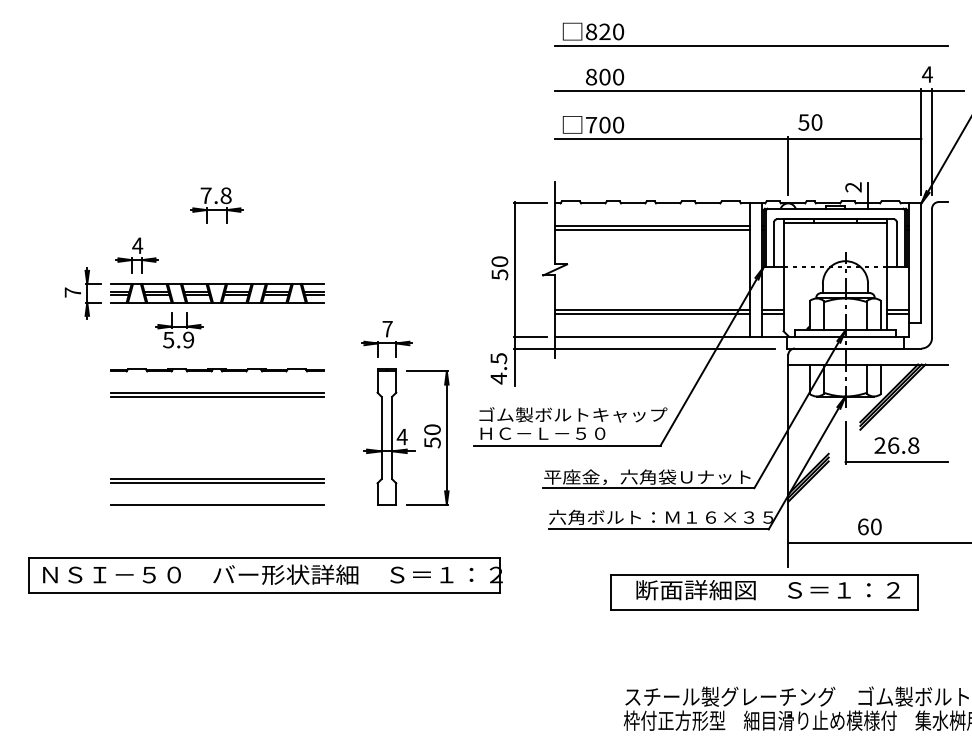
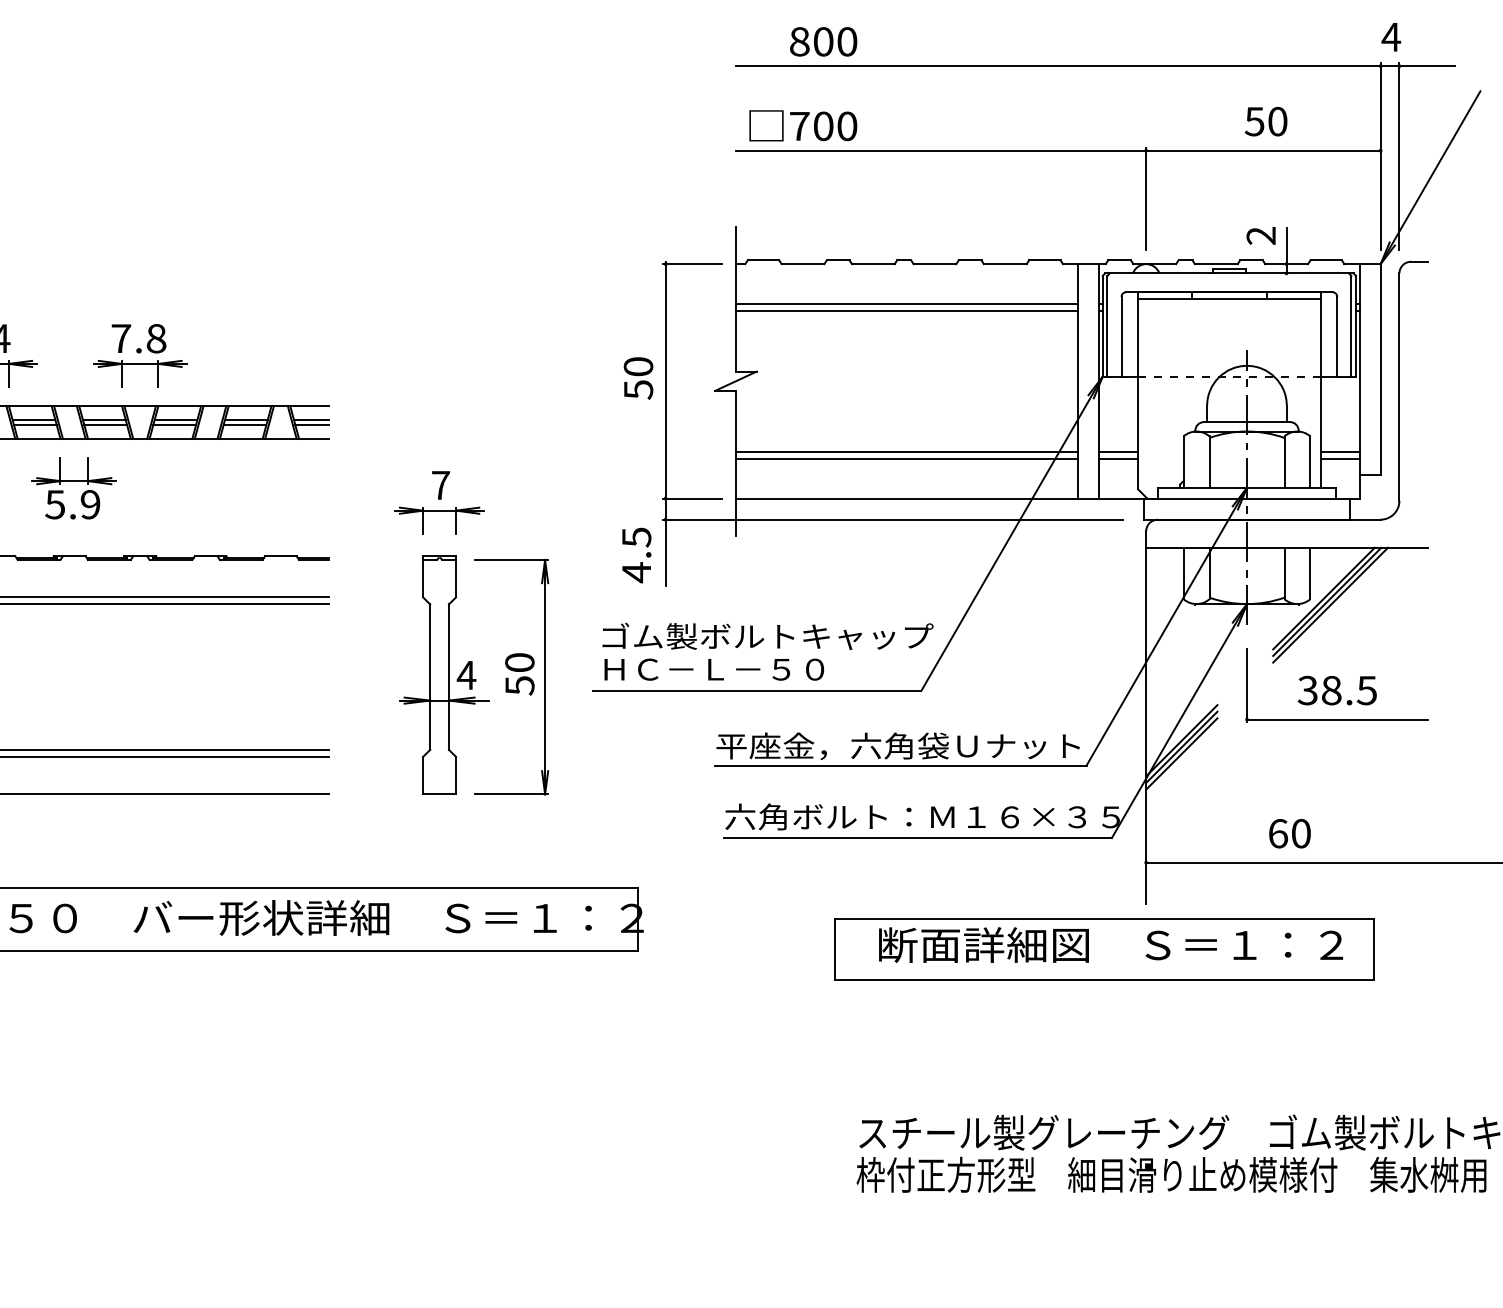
text: (810, 122) -> (1266, 121), moved
part: (216, 205) -> (139, 355), moved
text: (896, 445) -> (1336, 690), 26.8 -> 38.5

